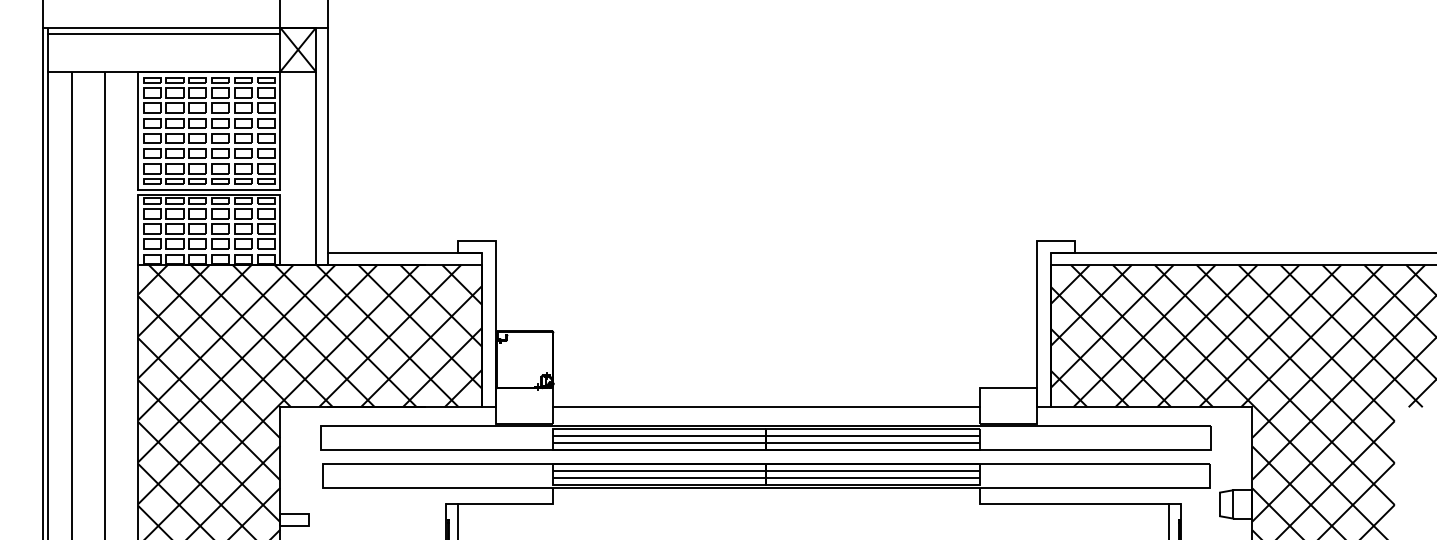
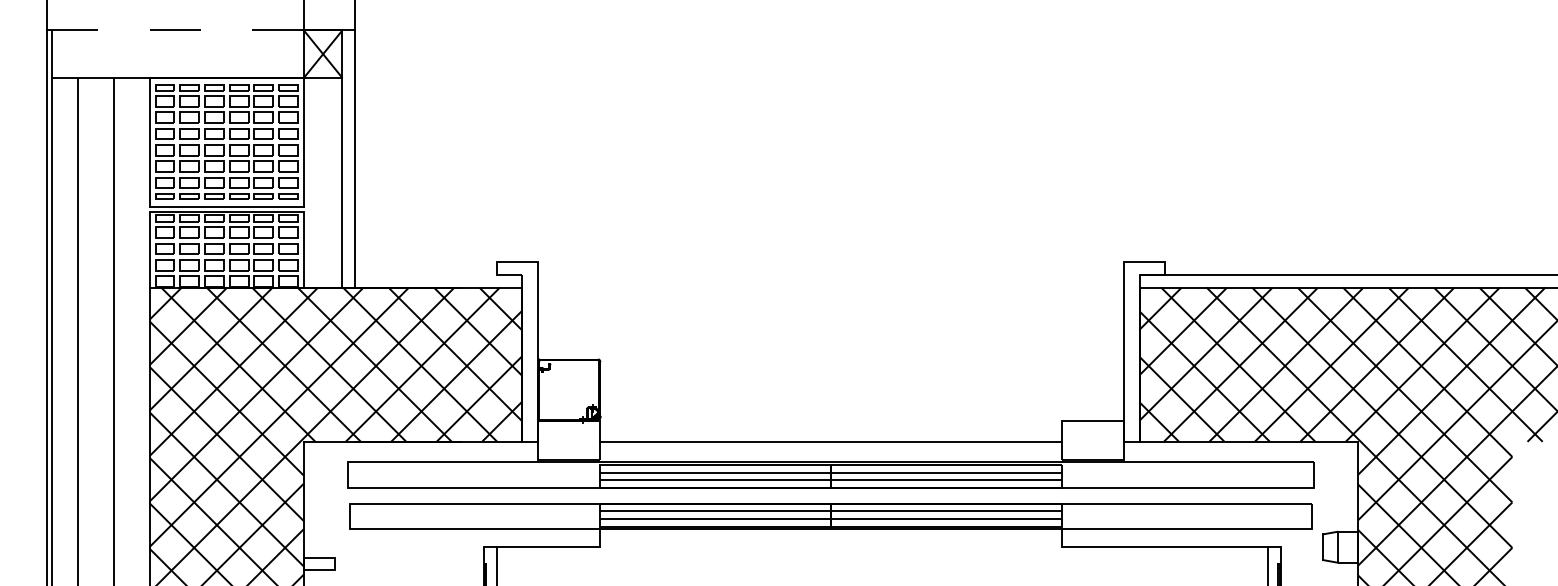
line: (162, 27) -> (175, 30), solid -> dashed
line: (163, 33) -> (177, 36), removed
line: (404, 252) -> (438, 274), removed

